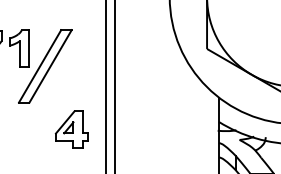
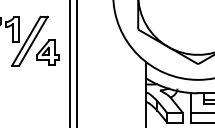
part: (71, 129) -> (47, 52), moved

